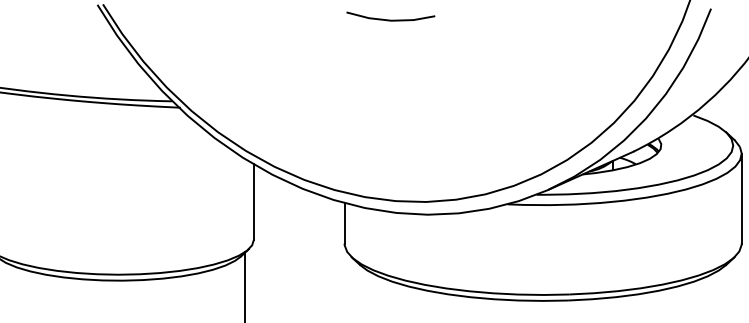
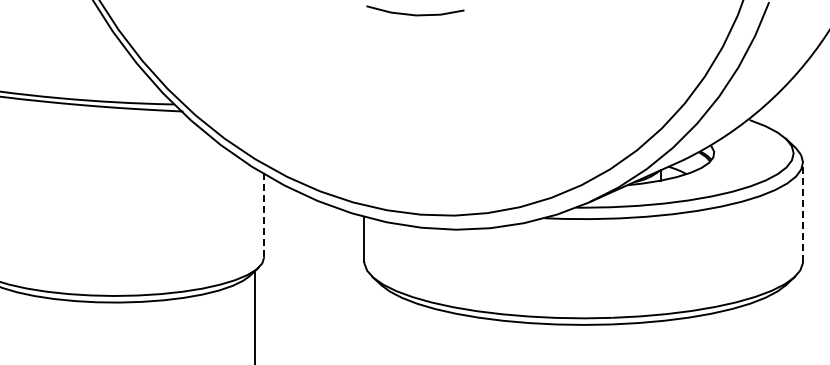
line: (742, 198) -> (803, 211), solid -> dashed
line: (254, 201) -> (264, 215), solid -> dashed

